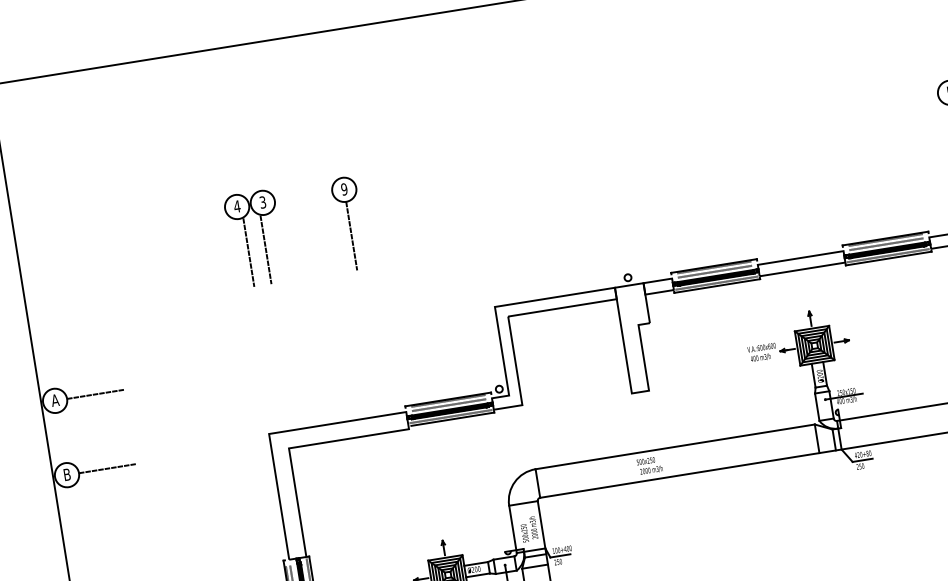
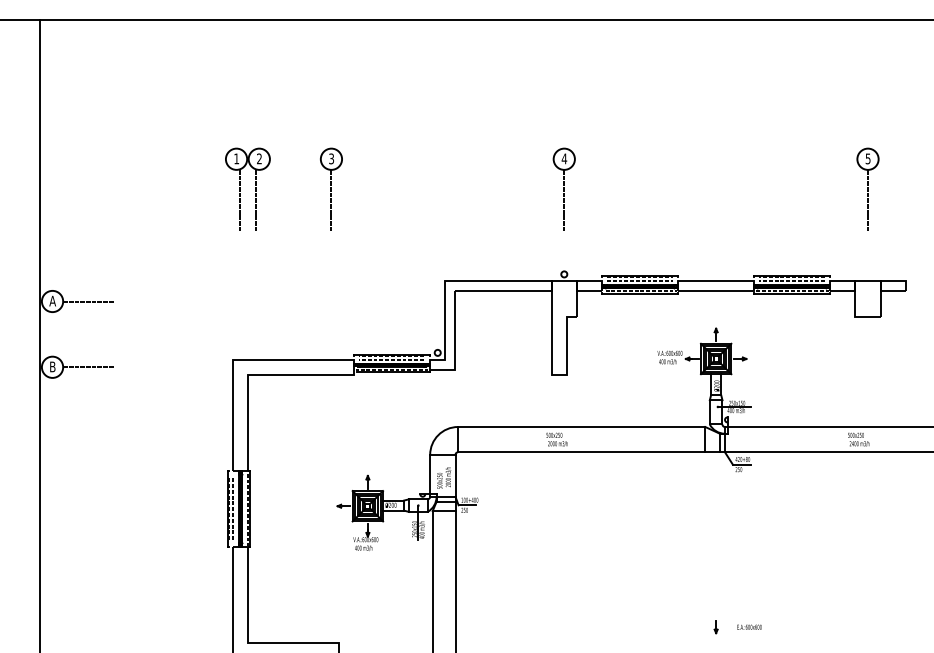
part: (611, 180) -> (563, 188), added
text: (344, 188) -> (331, 158), 9 -> 3
text: (263, 203) -> (259, 159), 3 -> 2
text: (236, 206) -> (236, 158), 4 -> 1

